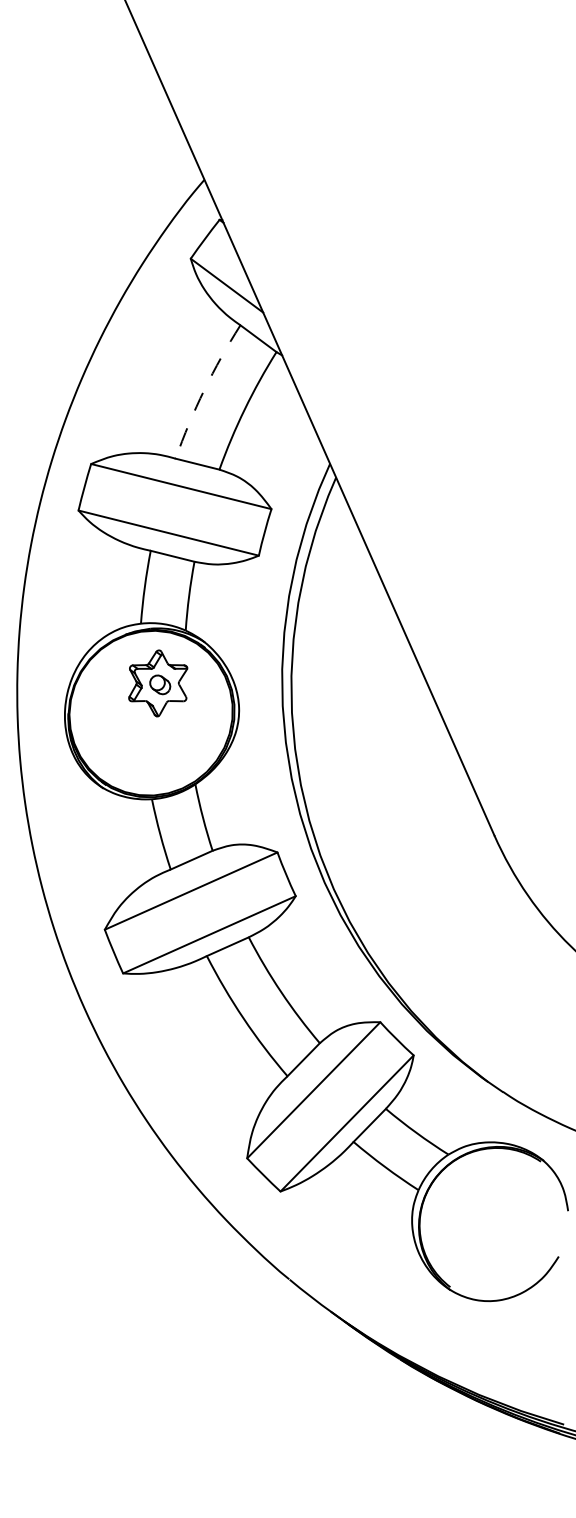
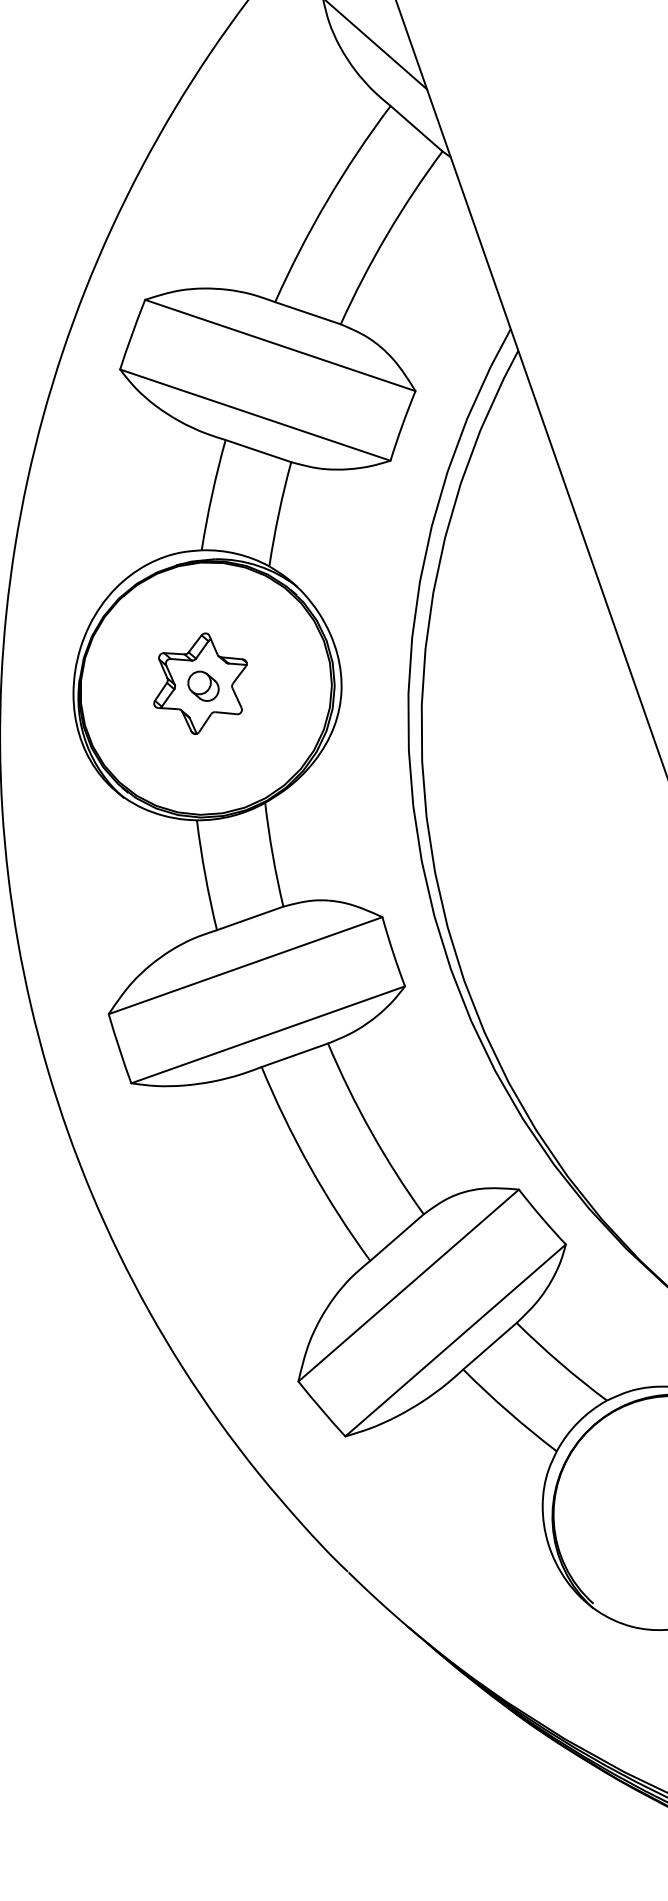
arc: (204, 390) -> (327, 201), dashed -> solid
part: (158, 683) -> (201, 683), moved

